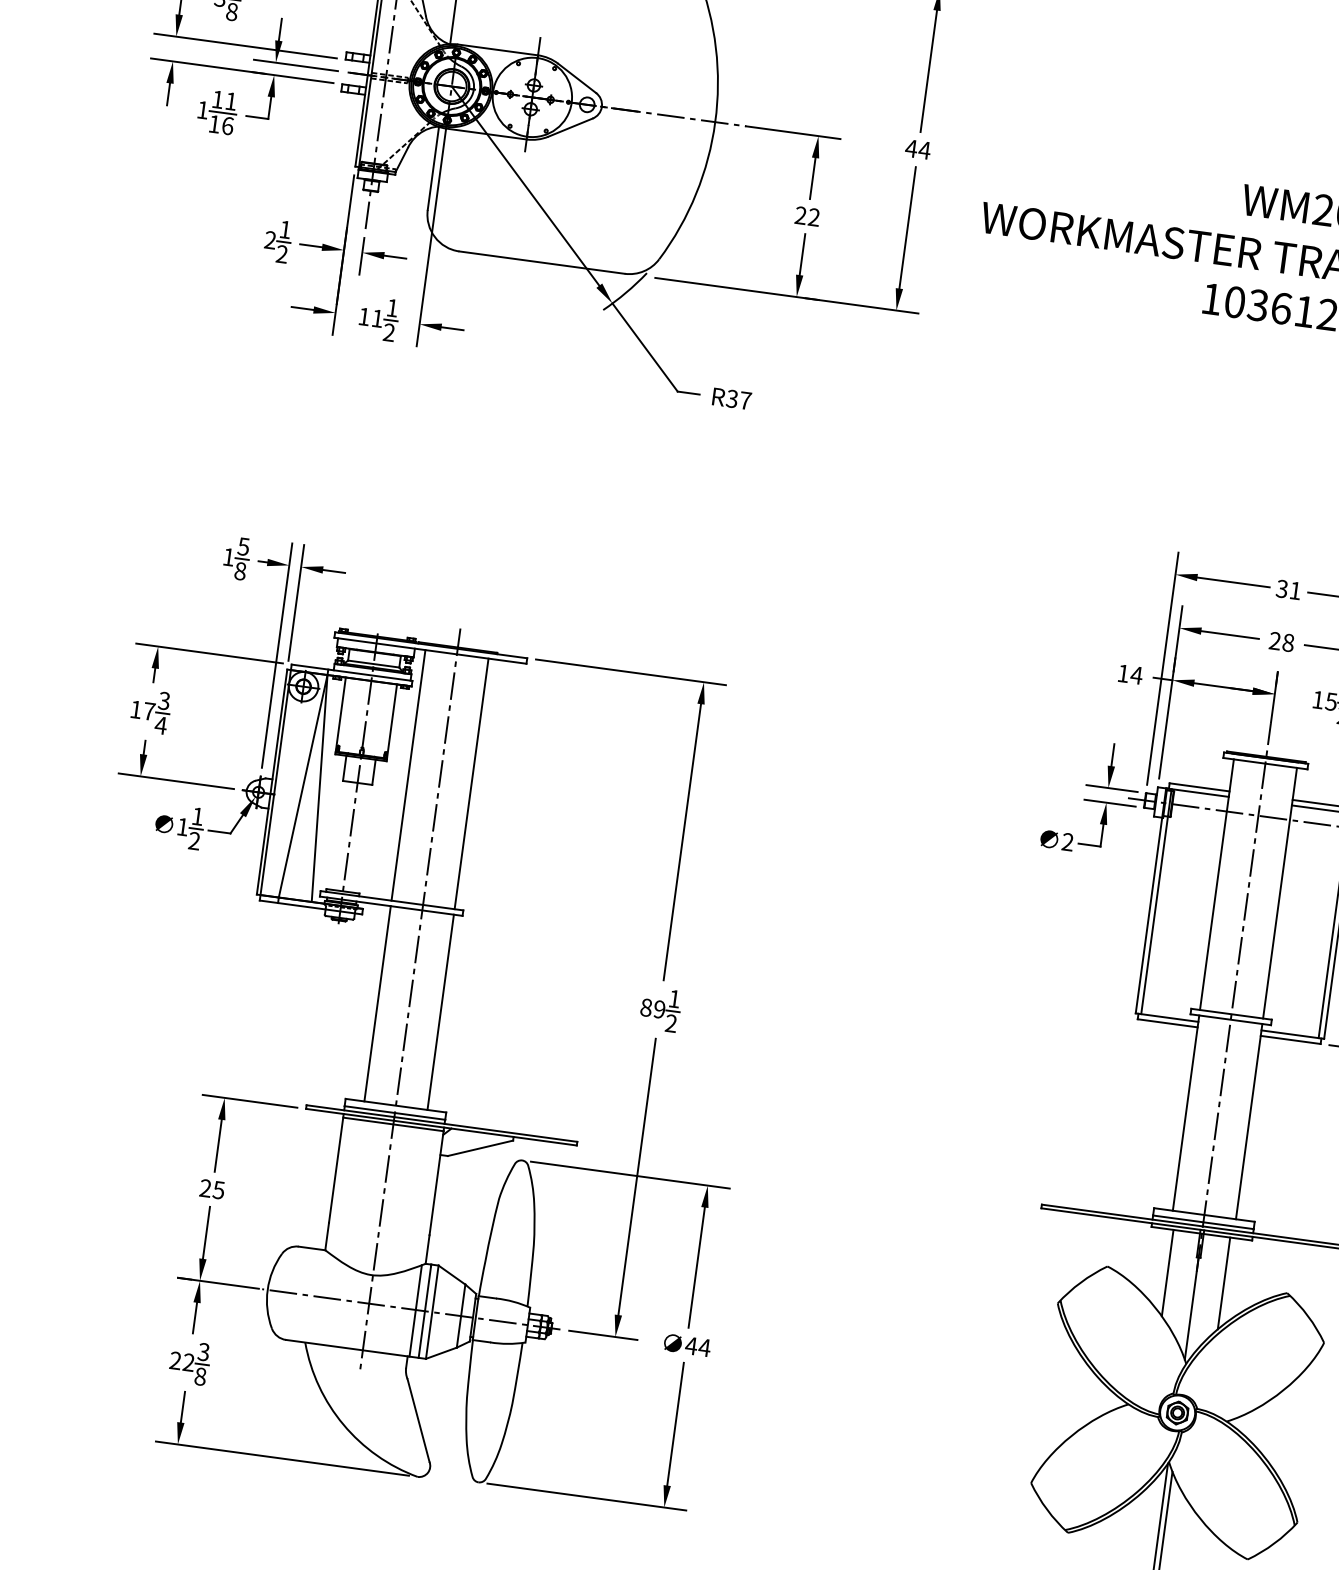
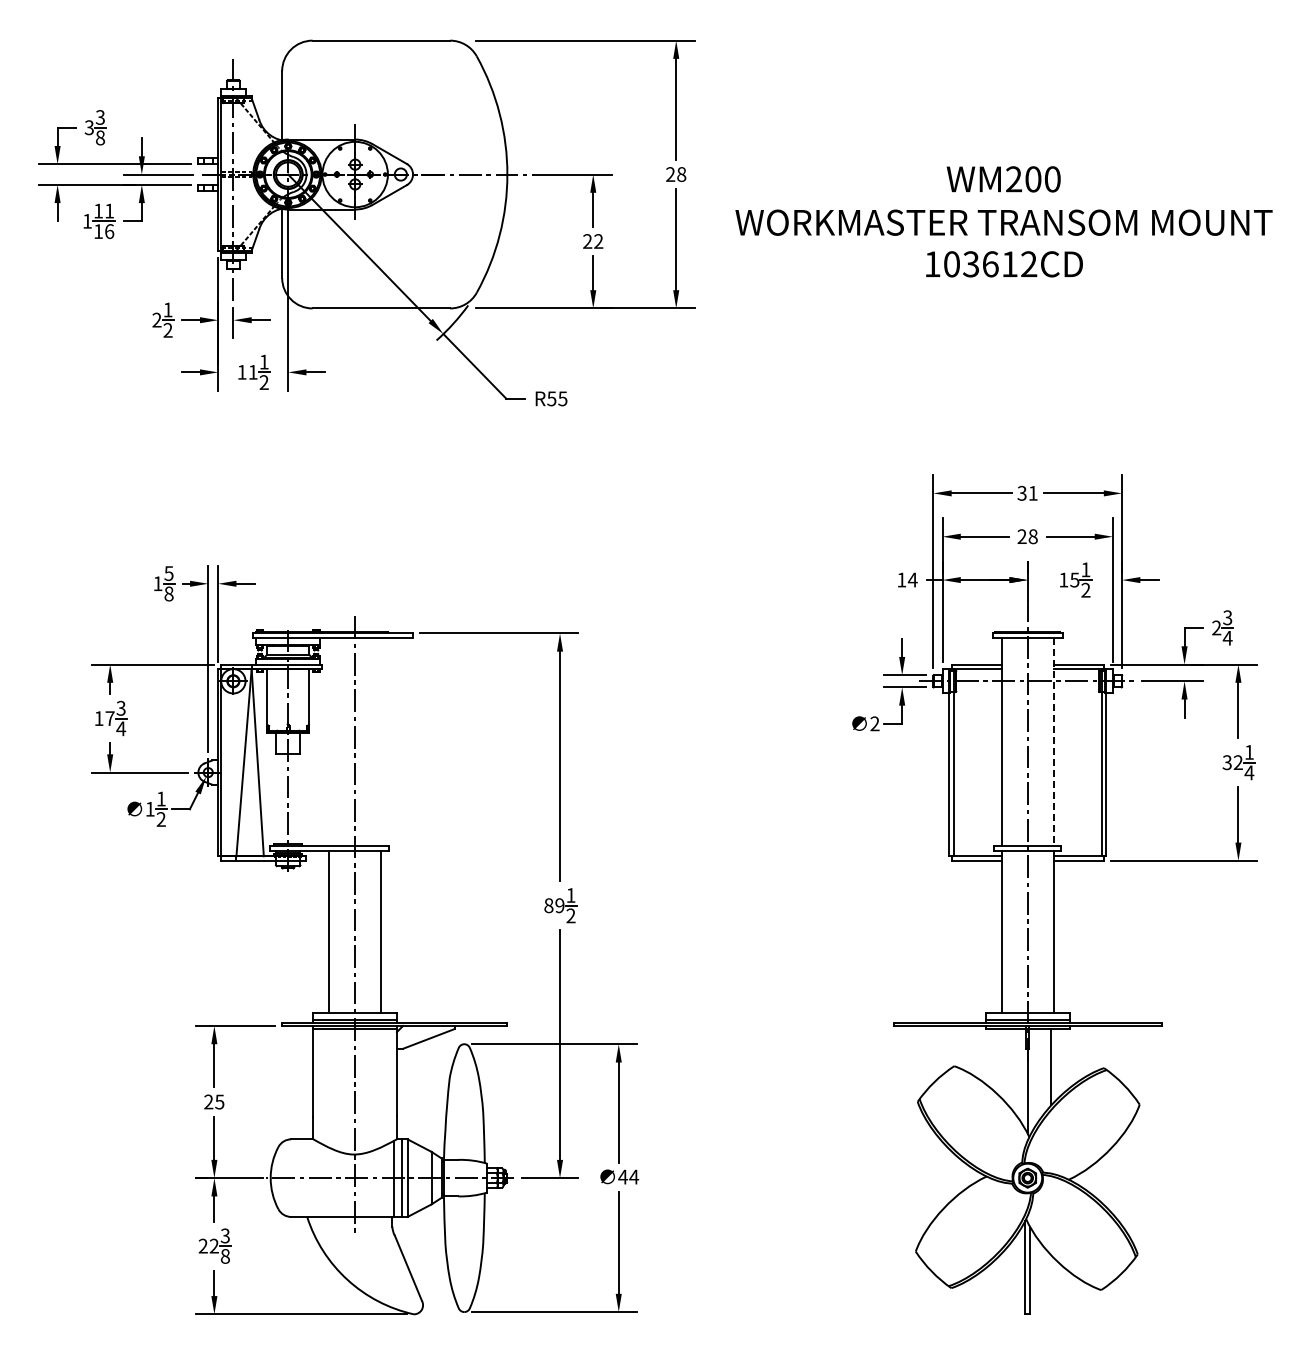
text: (917, 149) -> (675, 174), 44 -> 28
text: (739, 399) -> (557, 398), R37 -> R55
line: (408, 774) -> (328, 741), removed
line: (471, 783) -> (381, 741), removed
line: (1280, 893) -> (1054, 742), solid -> dashed
line: (1168, 1272) -> (1004, 1064), removed

